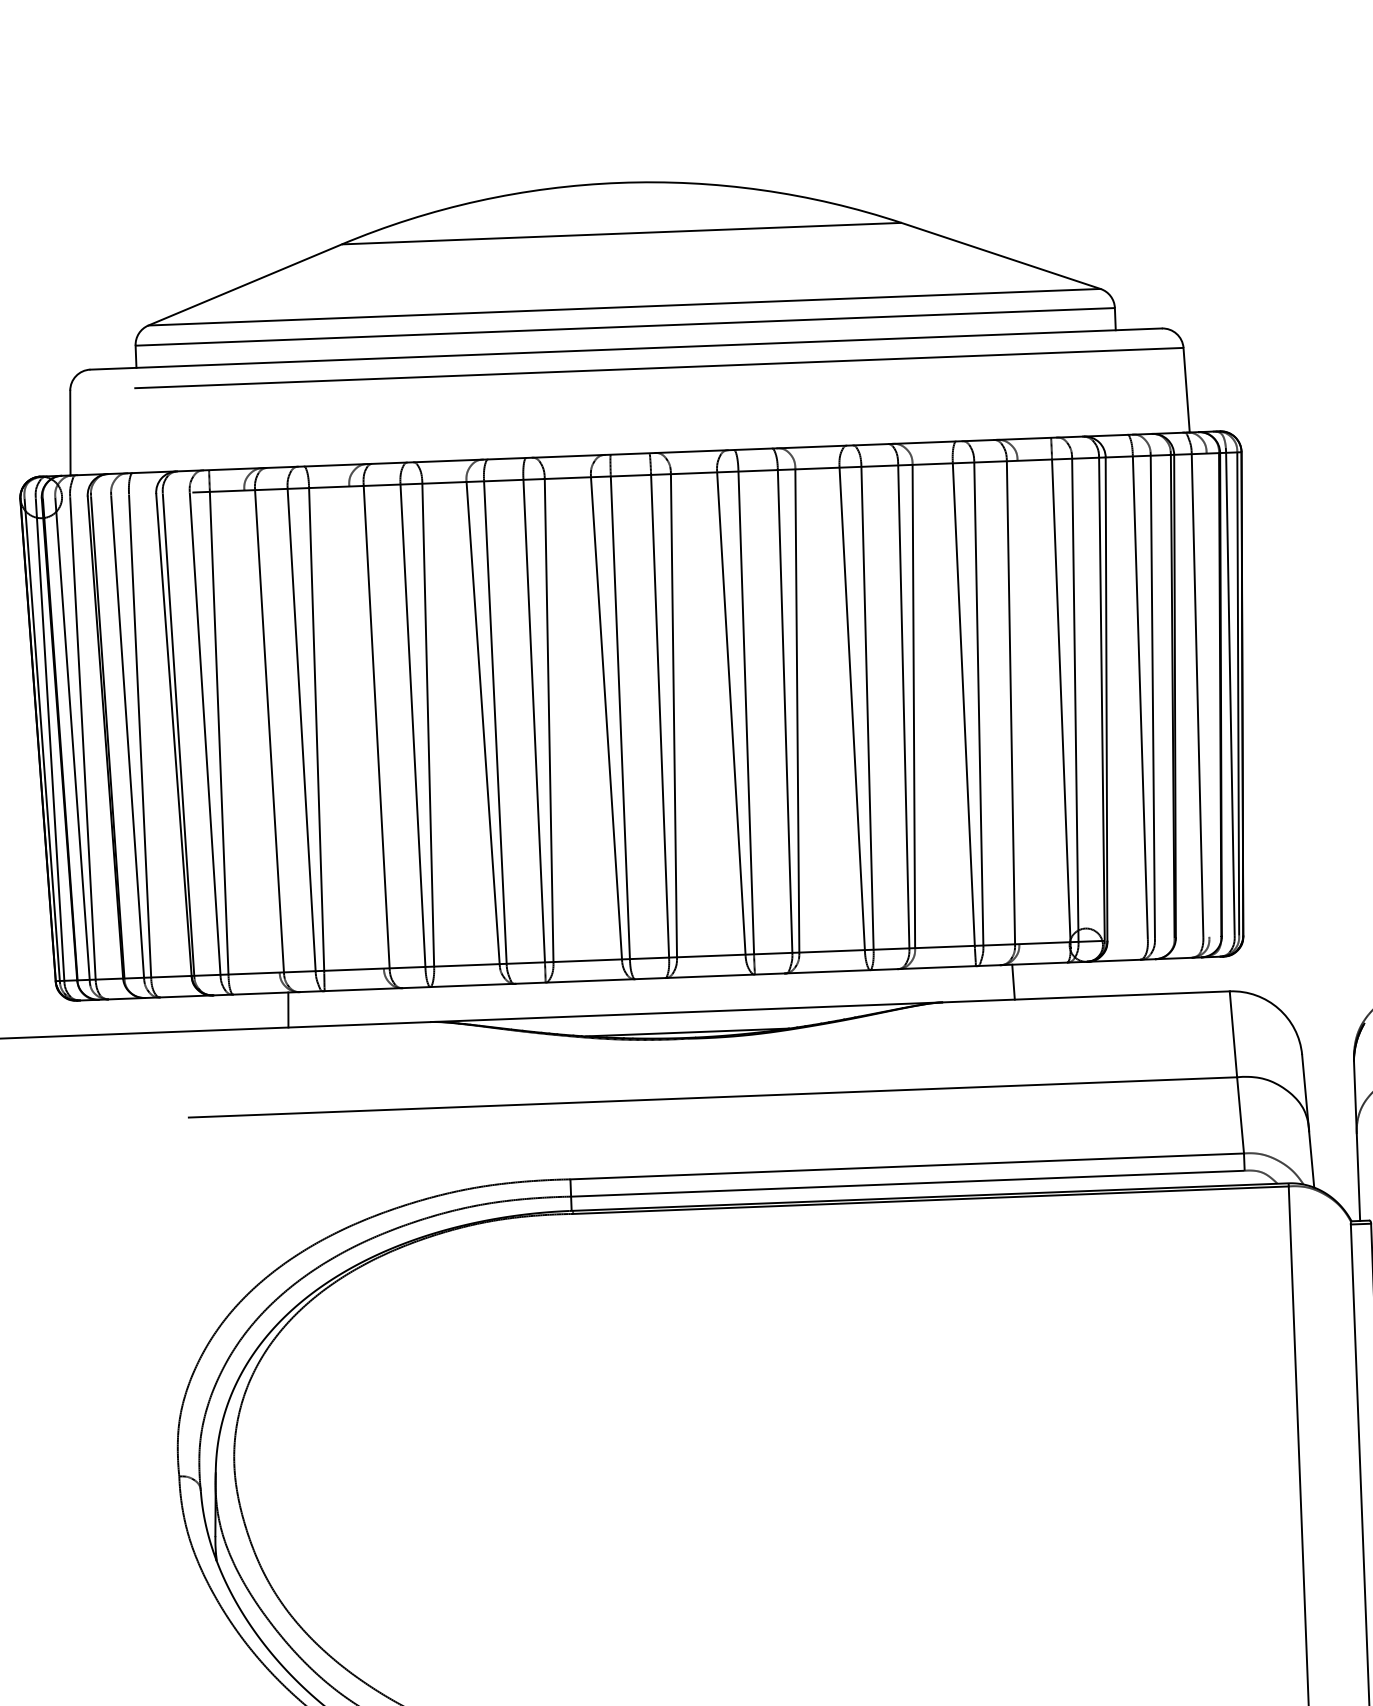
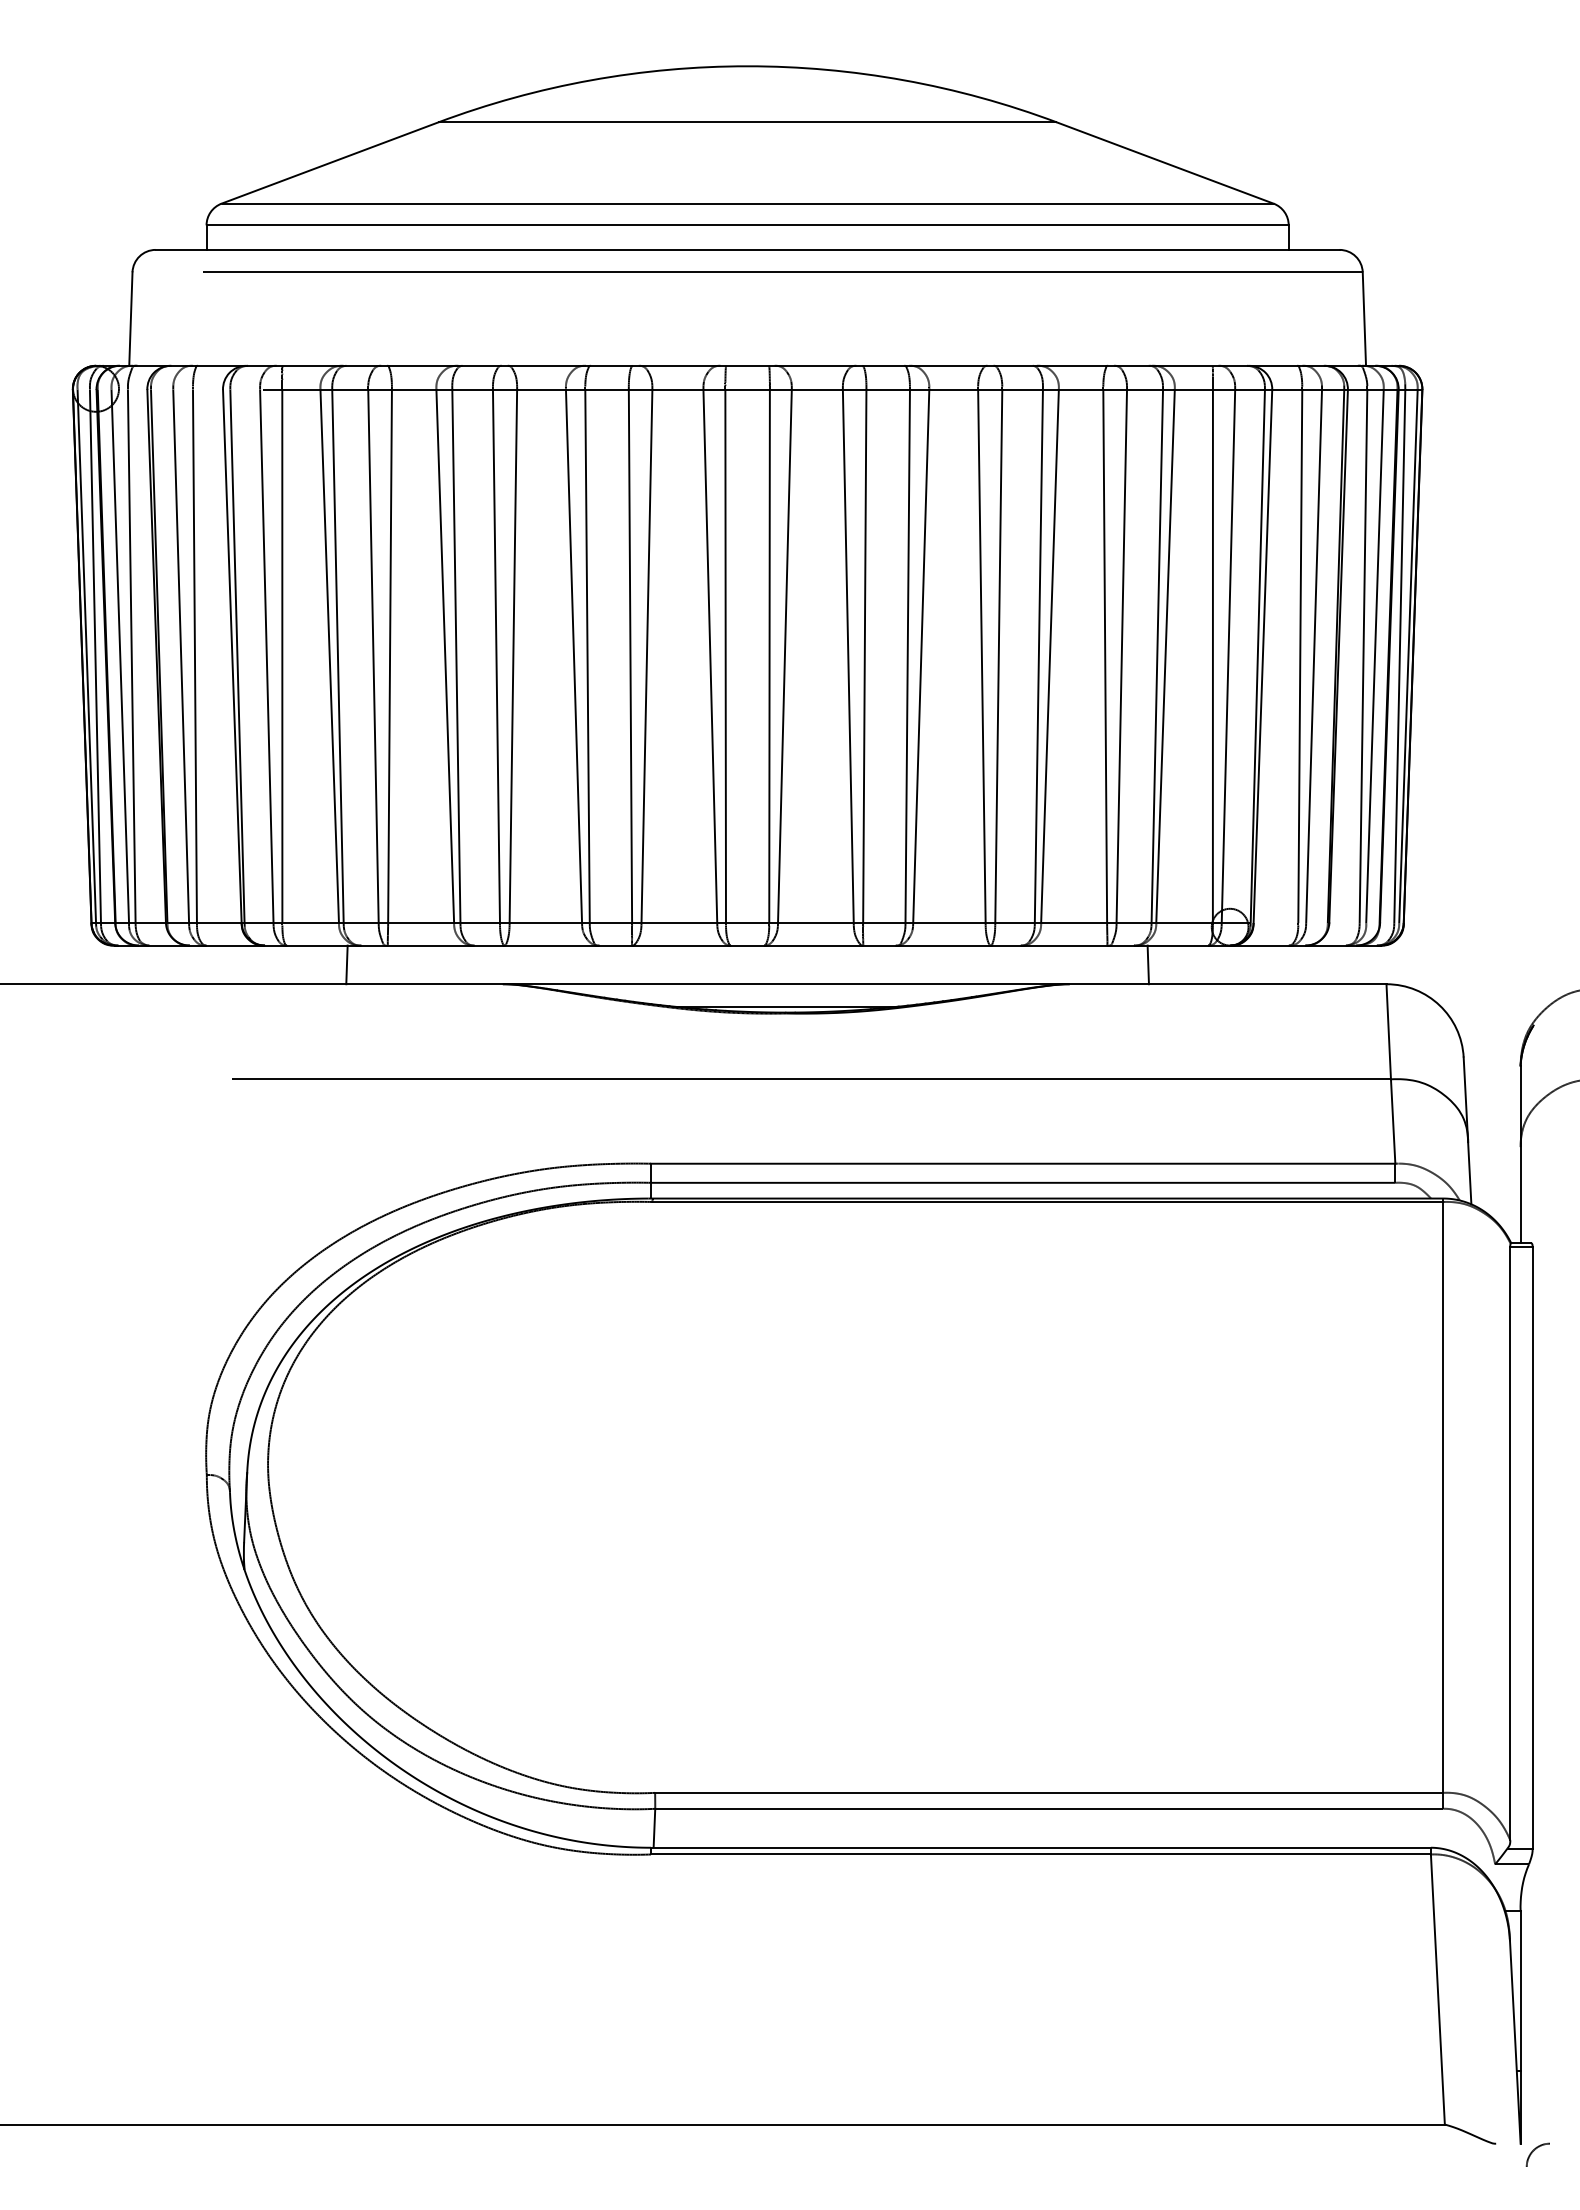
line: (1207, 695) -> (1374, 656), added
line: (1018, 702) -> (1165, 656), added
line: (366, 727) -> (445, 656), added
line: (261, 731) -> (329, 656), added

